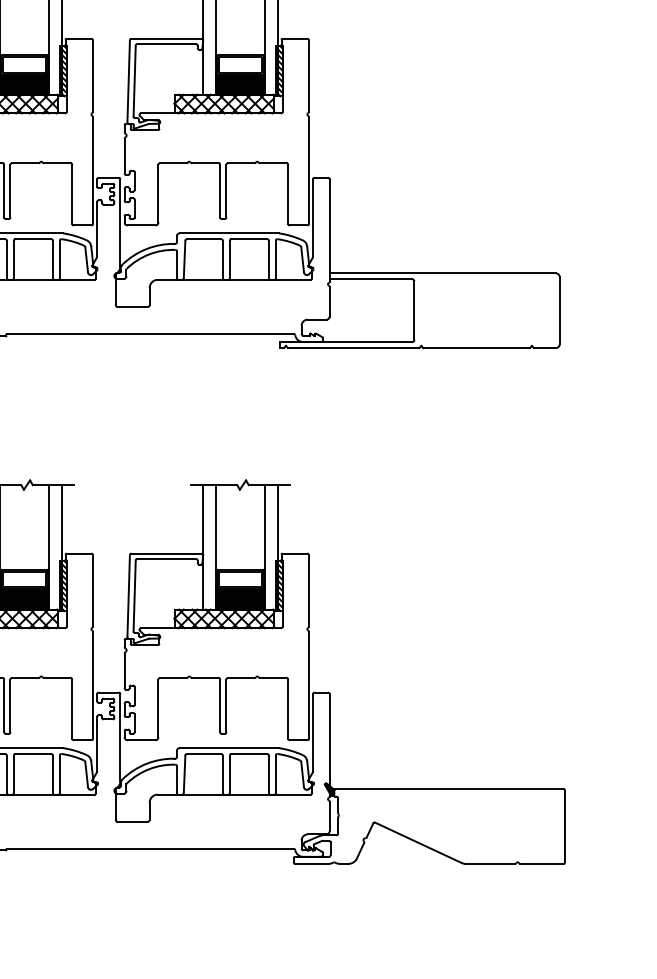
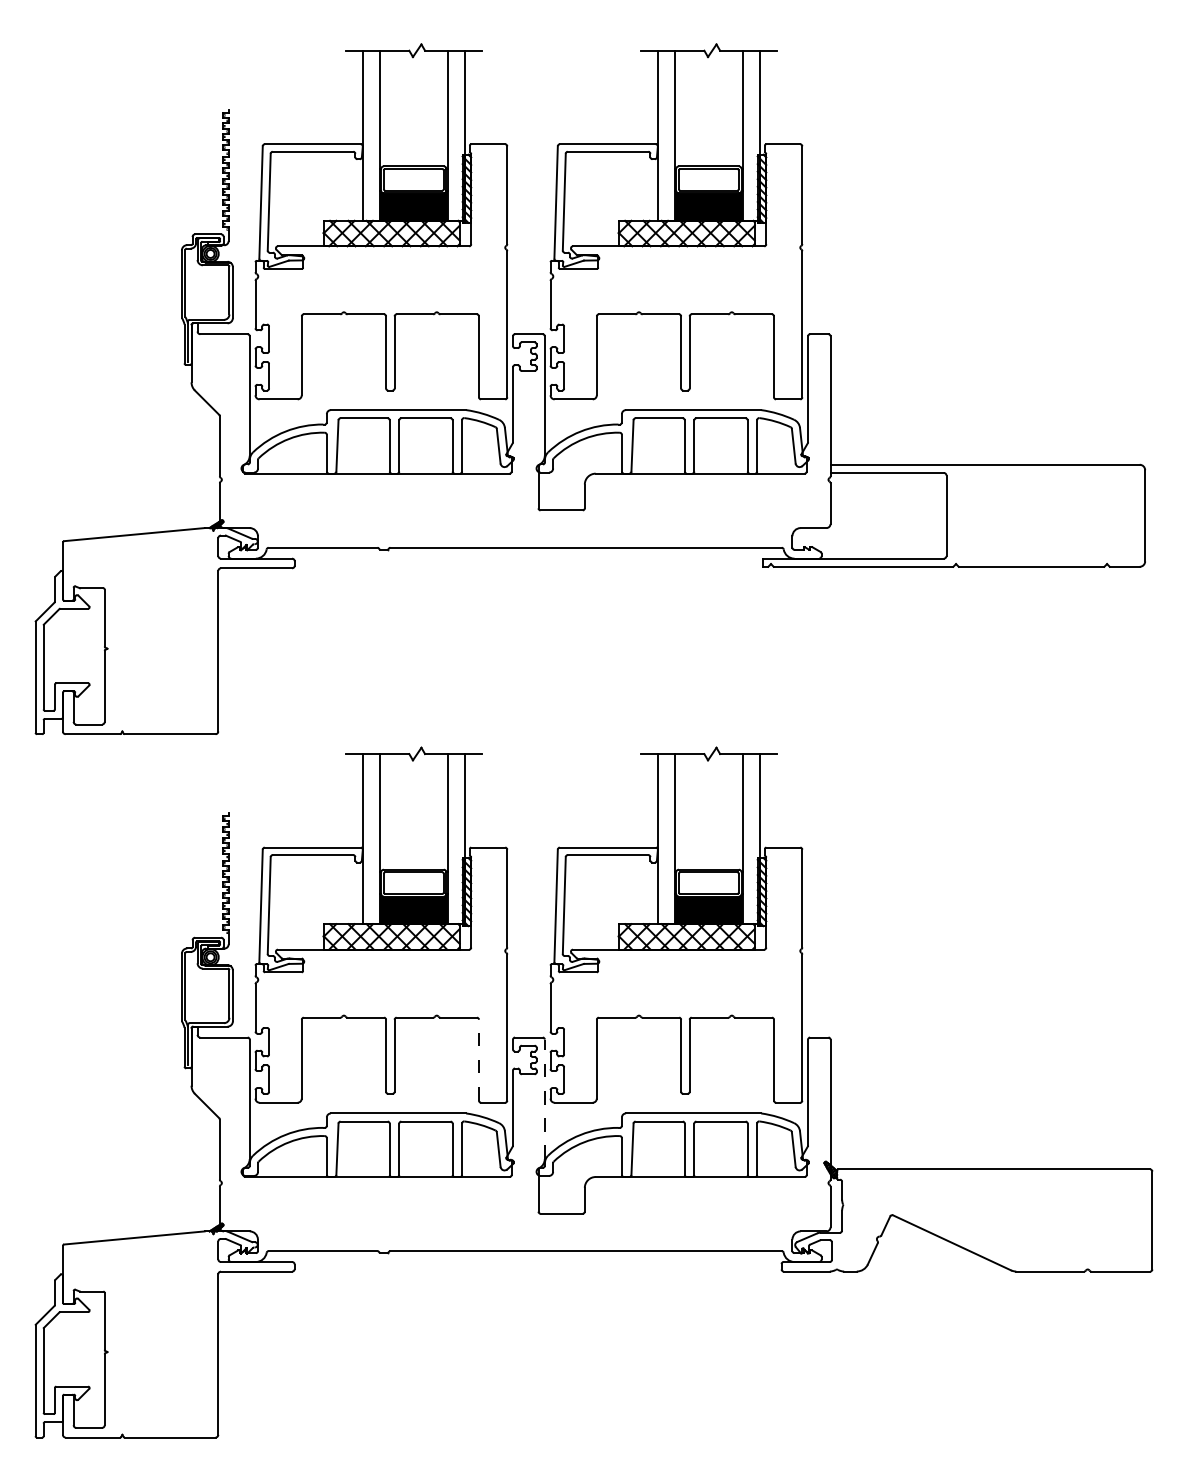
line: (71, 708) -> (478, 1059), solid -> dashed
line: (120, 737) -> (544, 1099), solid -> dashed

